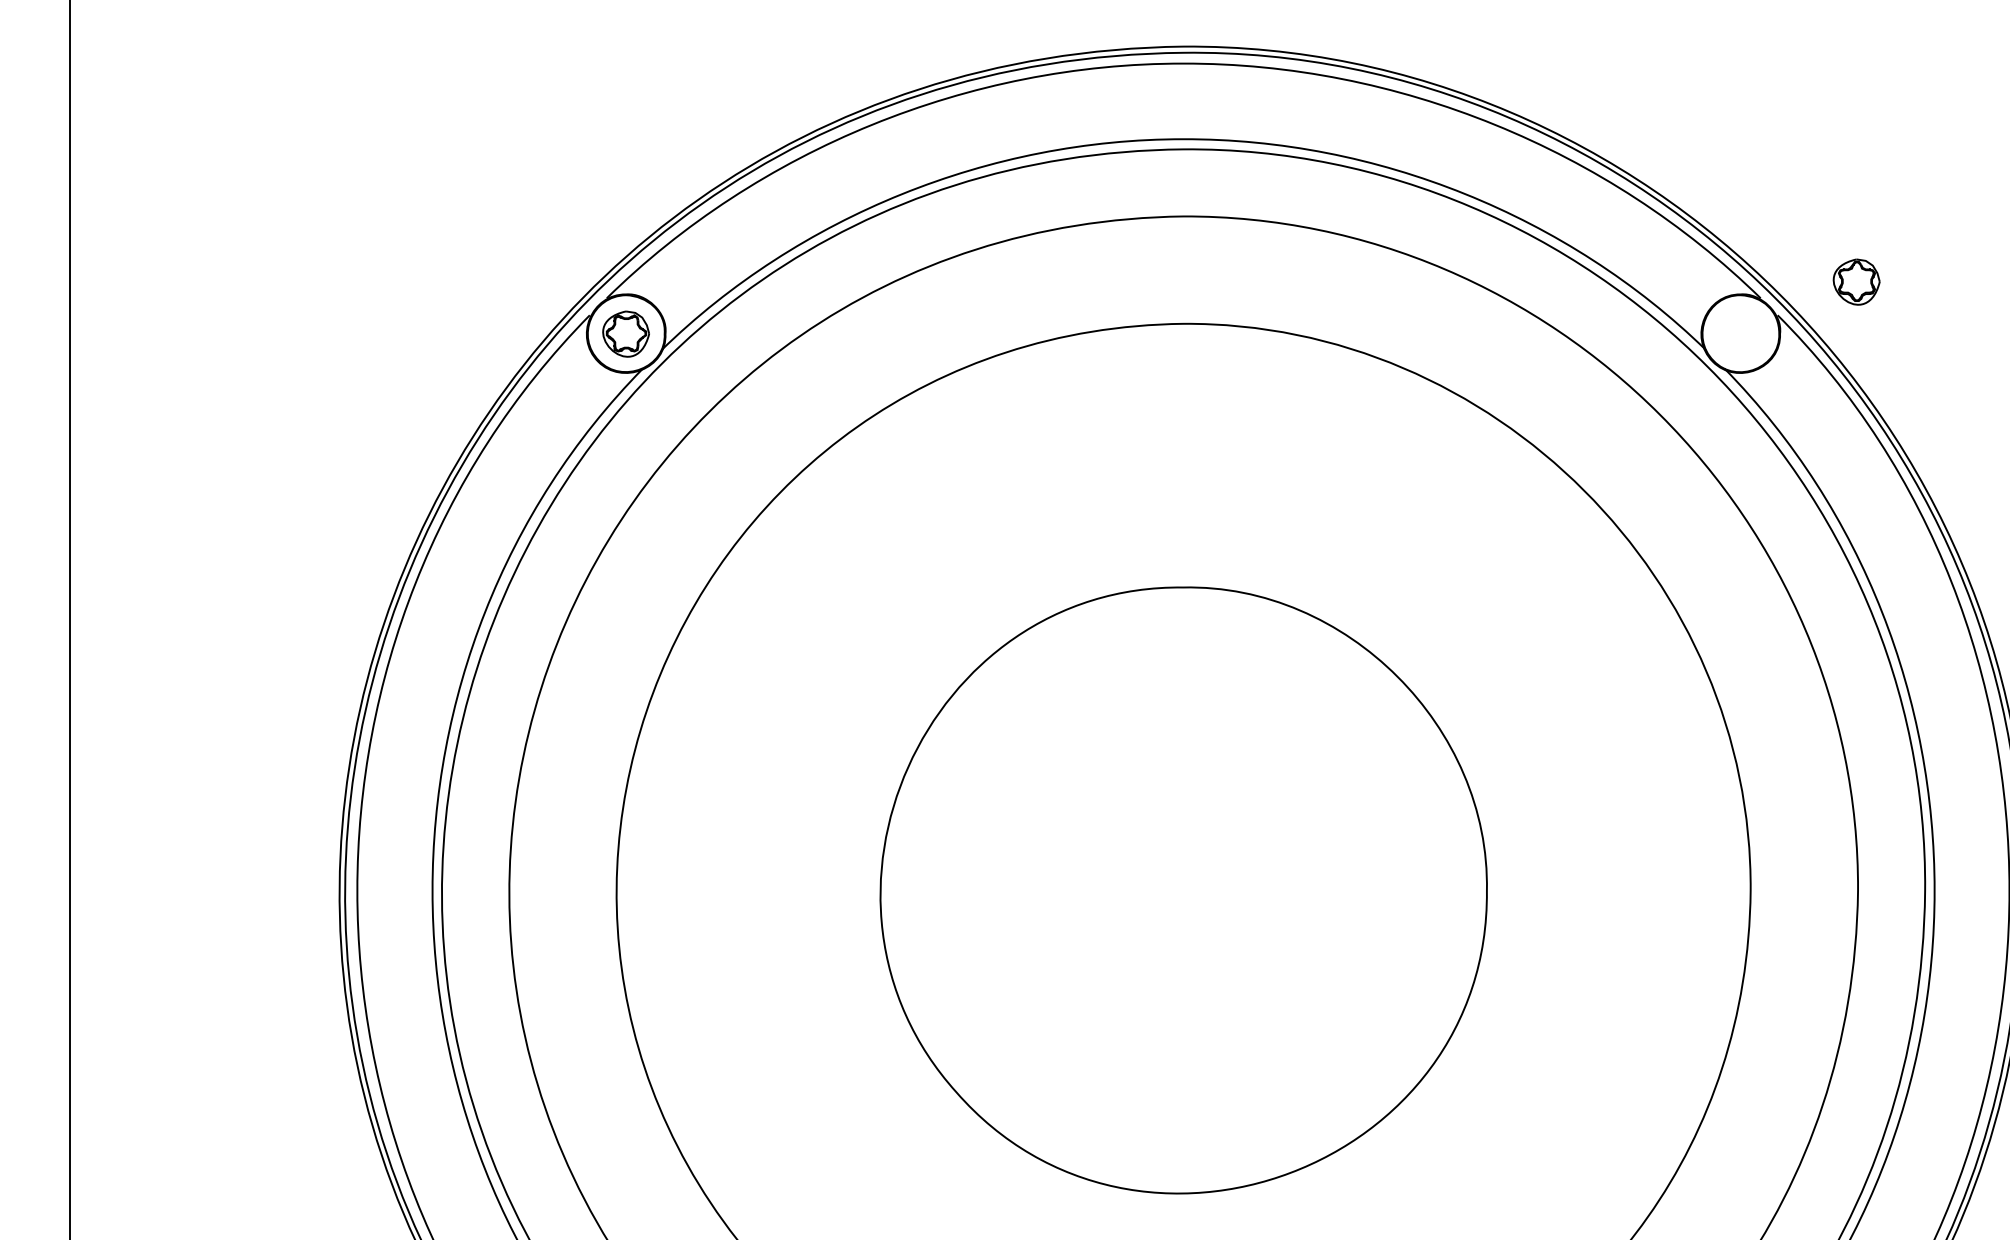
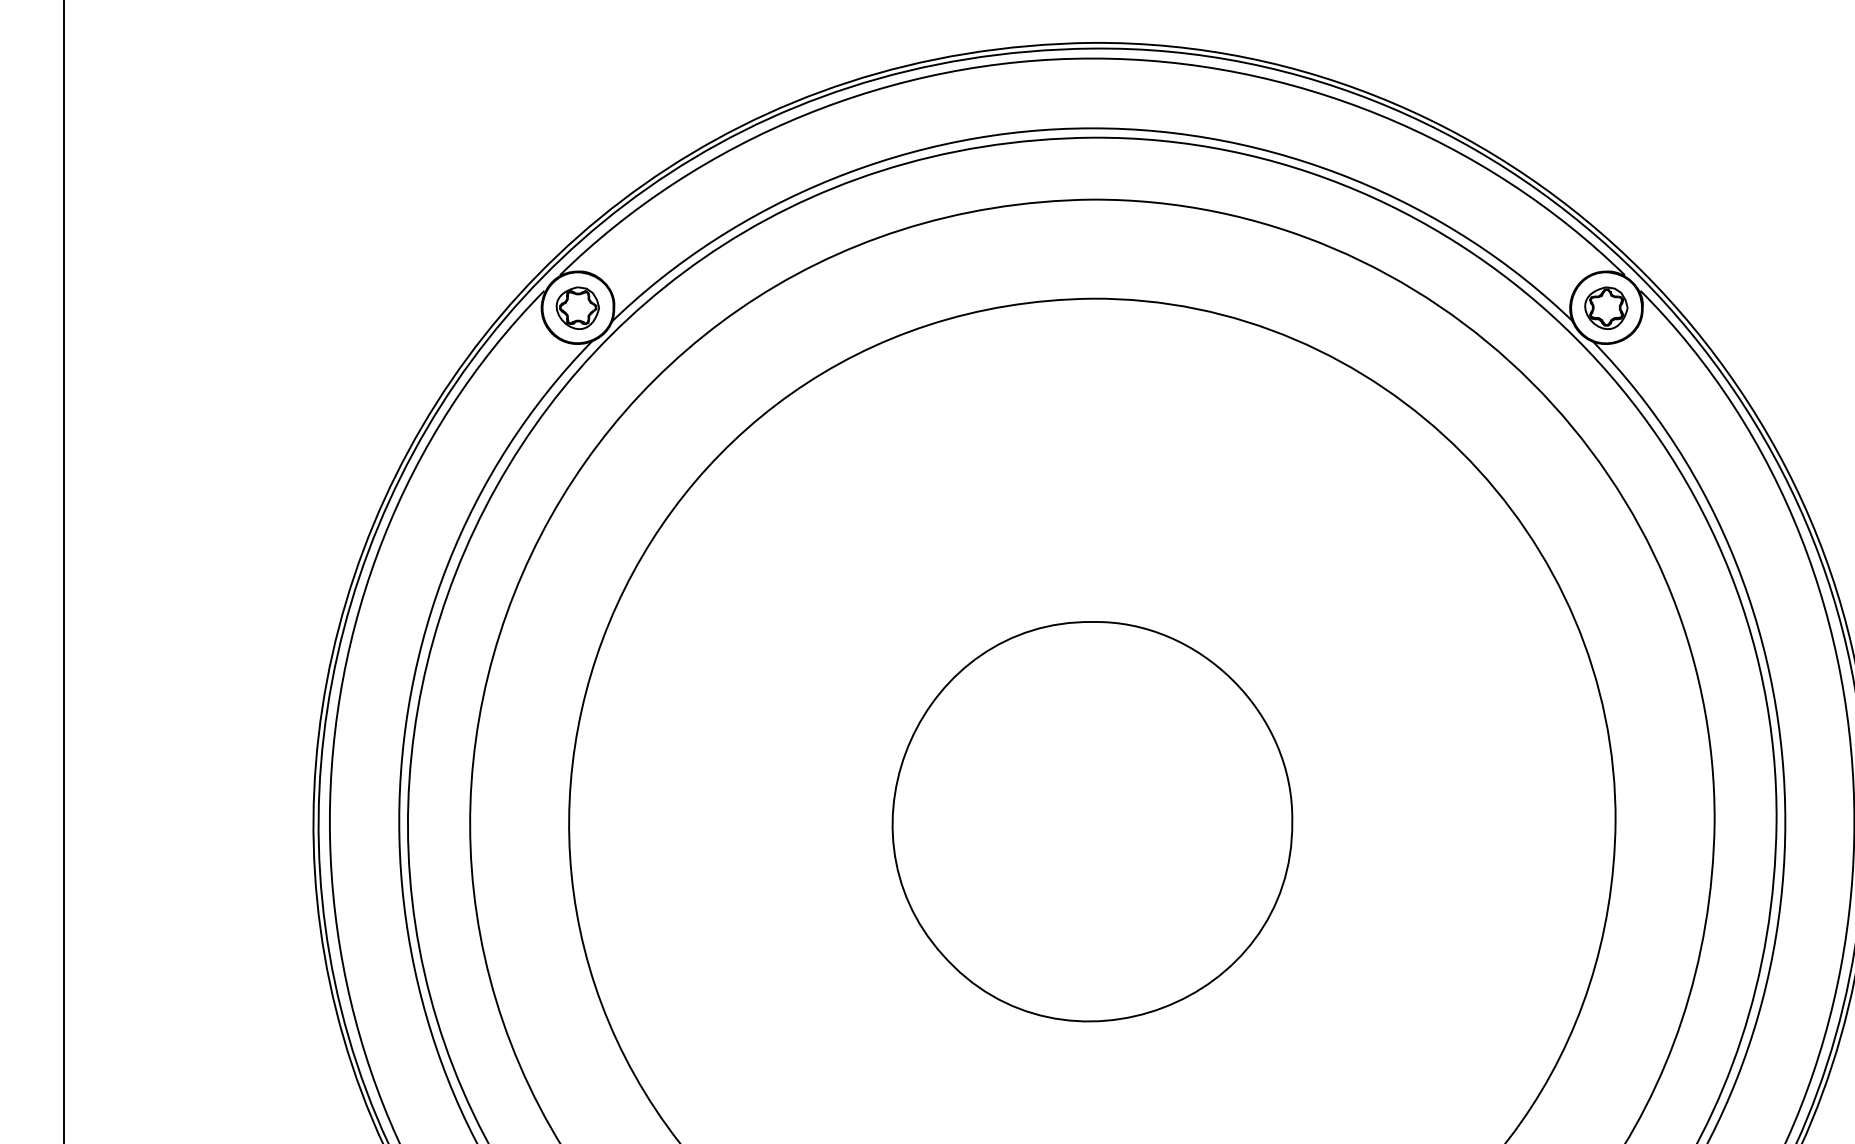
part: (1856, 281) -> (1606, 307), moved
part: (1183, 890) -> (1092, 821), size x0.71

